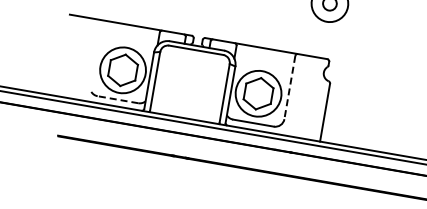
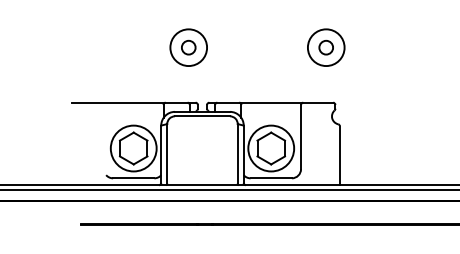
line: (290, 88) -> (301, 137), dashed -> solid
line: (117, 99) -> (133, 178), dashed -> solid

